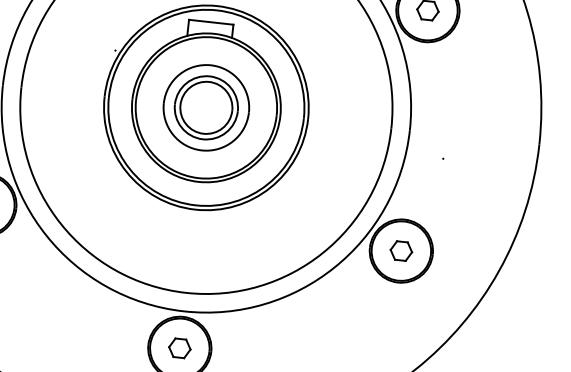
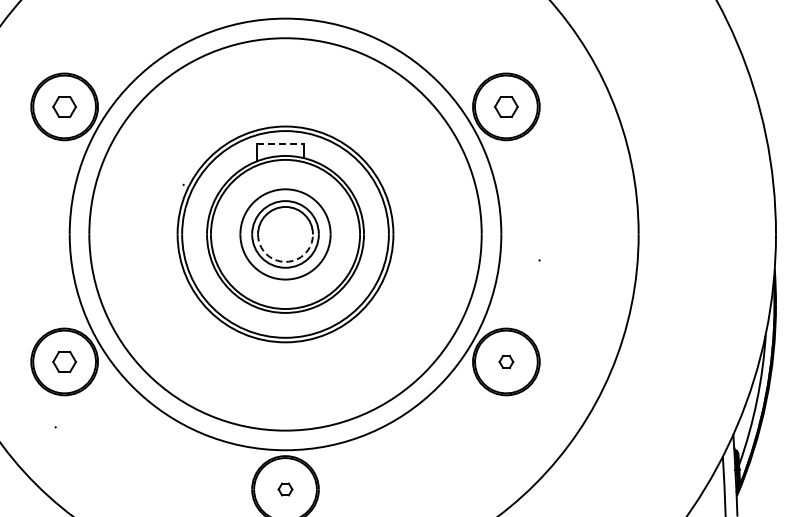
line: (211, 22) -> (280, 144), solid -> dashed
arc: (203, 133) -> (285, 261), solid -> dashed
part: (401, 250) -> (506, 361), size x0.6
part: (179, 348) -> (285, 489), size x0.6

